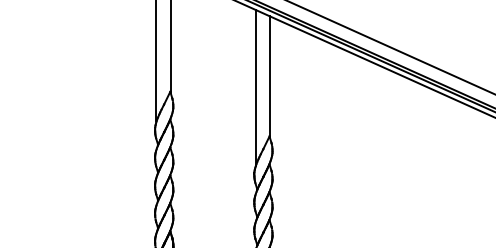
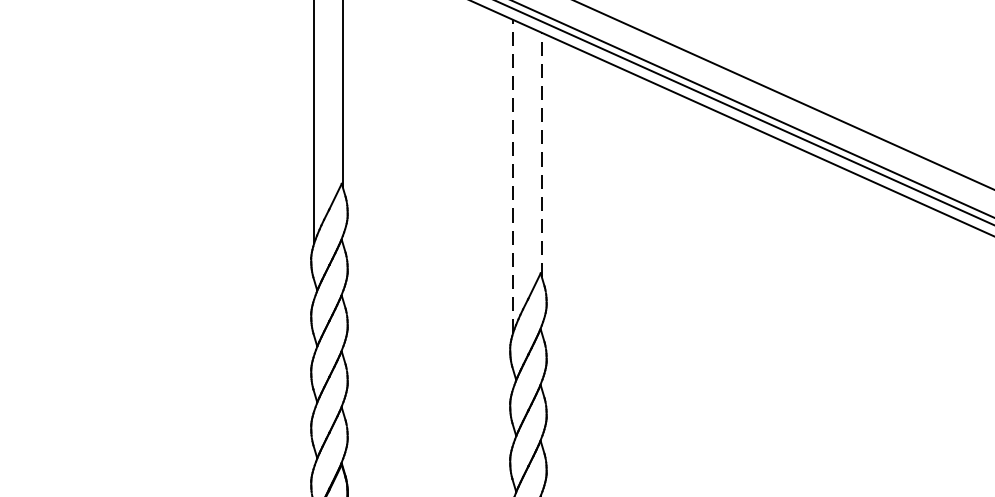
line: (270, 77) -> (542, 155), solid -> dashed
line: (255, 87) -> (512, 175), solid -> dashed

